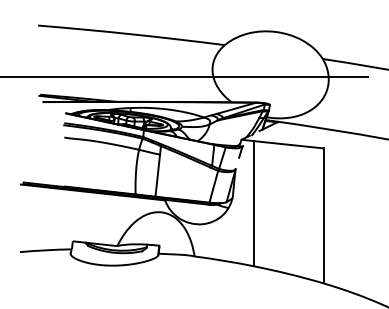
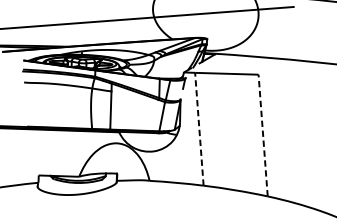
line: (253, 203) -> (199, 129), solid -> dashed
line: (323, 215) -> (263, 135), solid -> dashed

